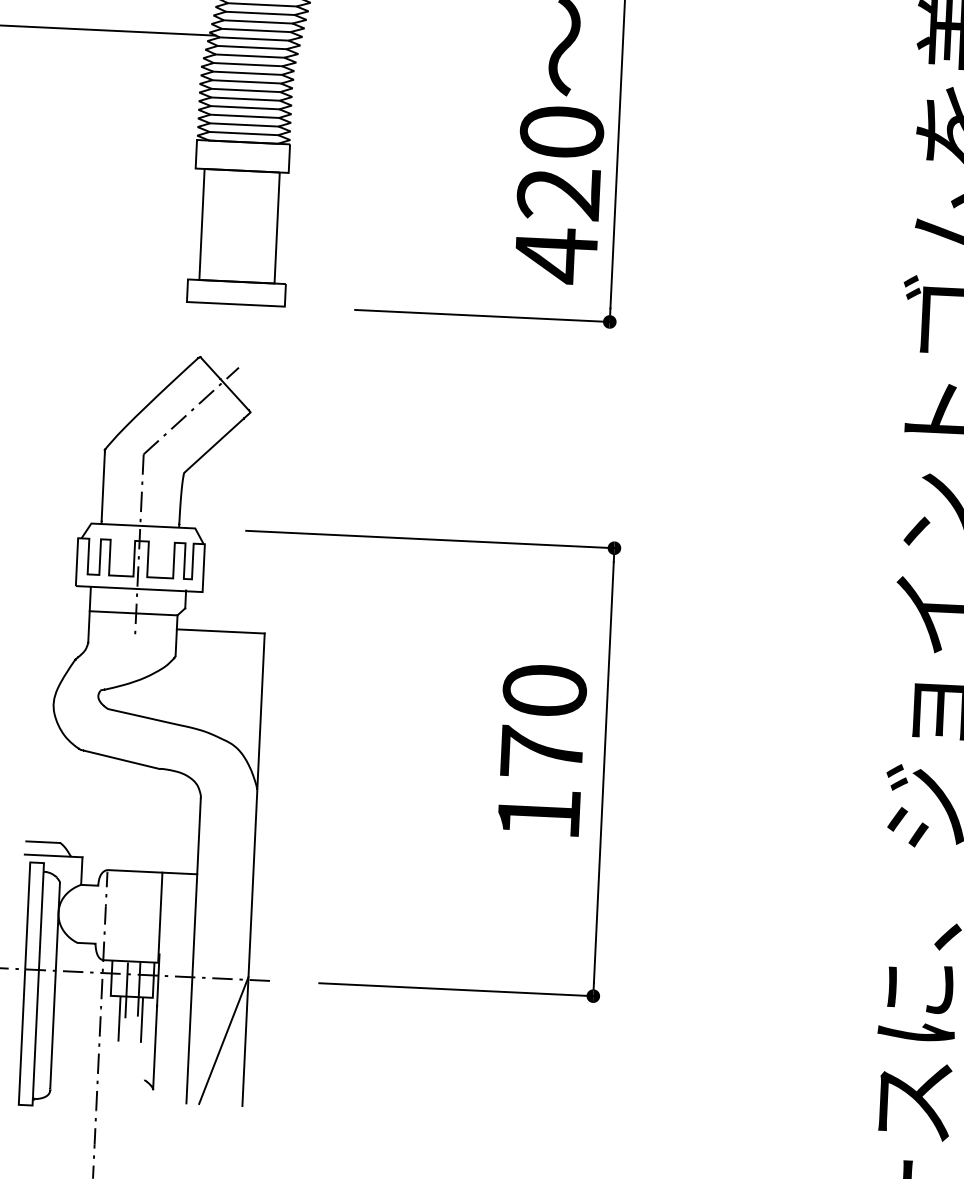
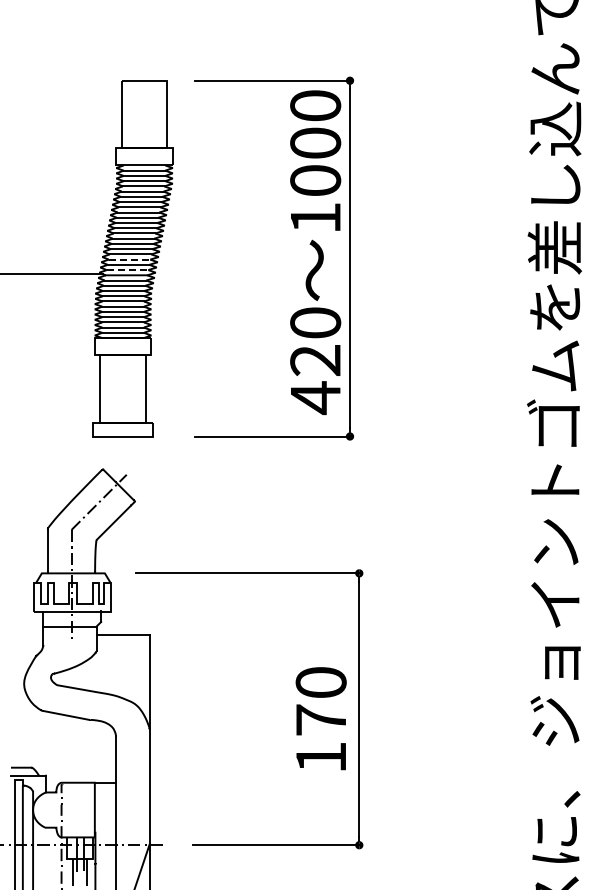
line: (260, 13) -> (129, 259), solid -> dashed
line: (256, 31) -> (127, 270), solid -> dashed
text: (540, 749) -> (320, 718), moved

